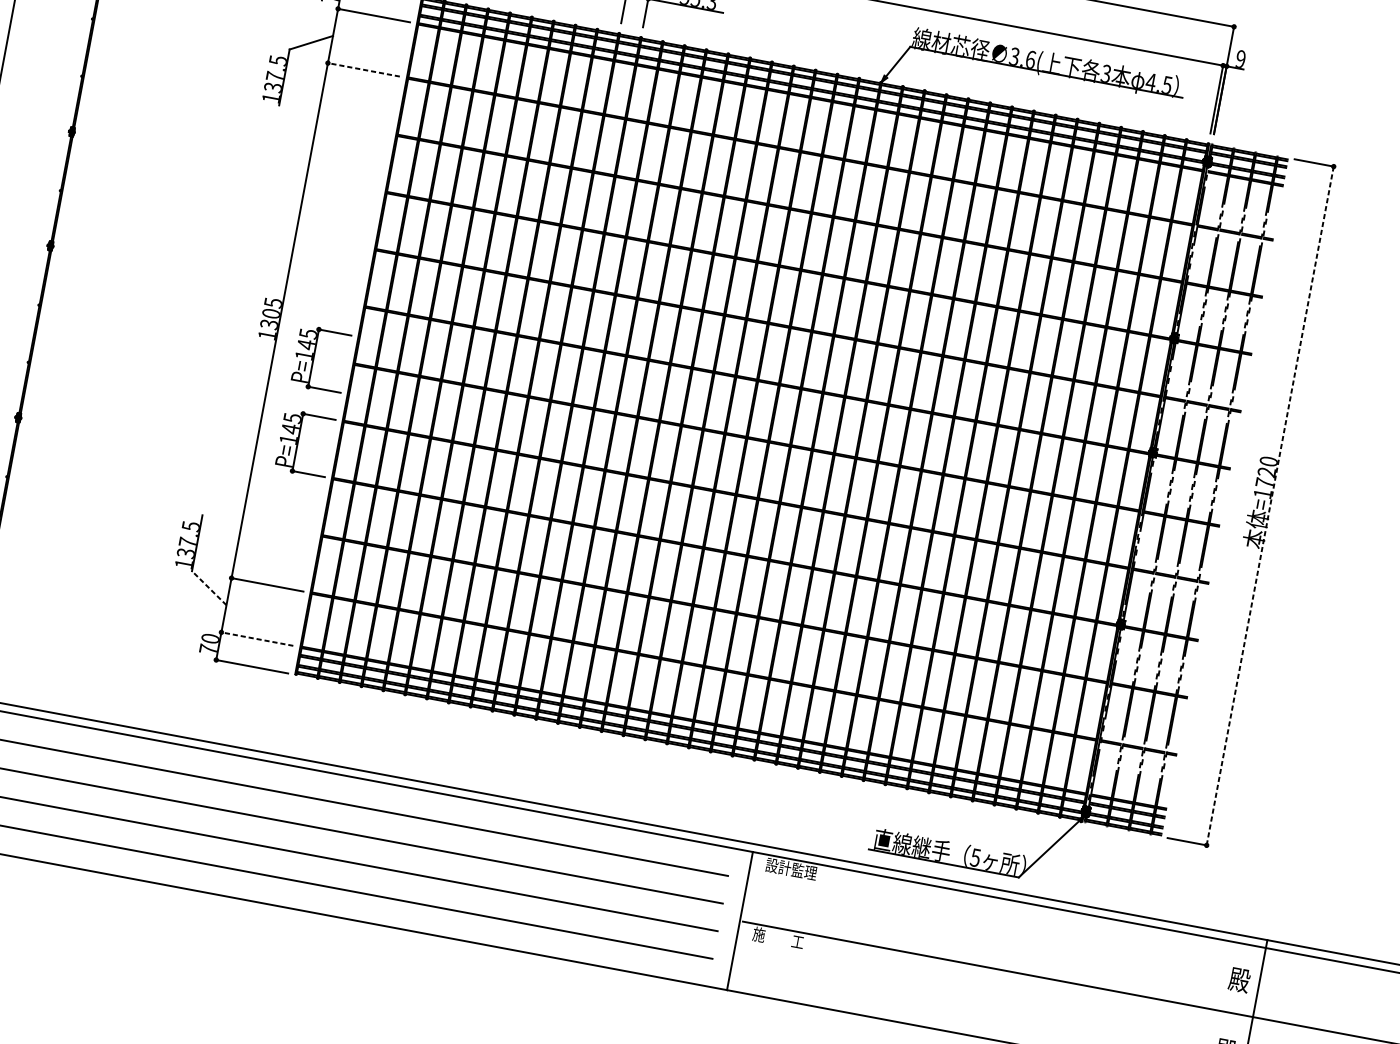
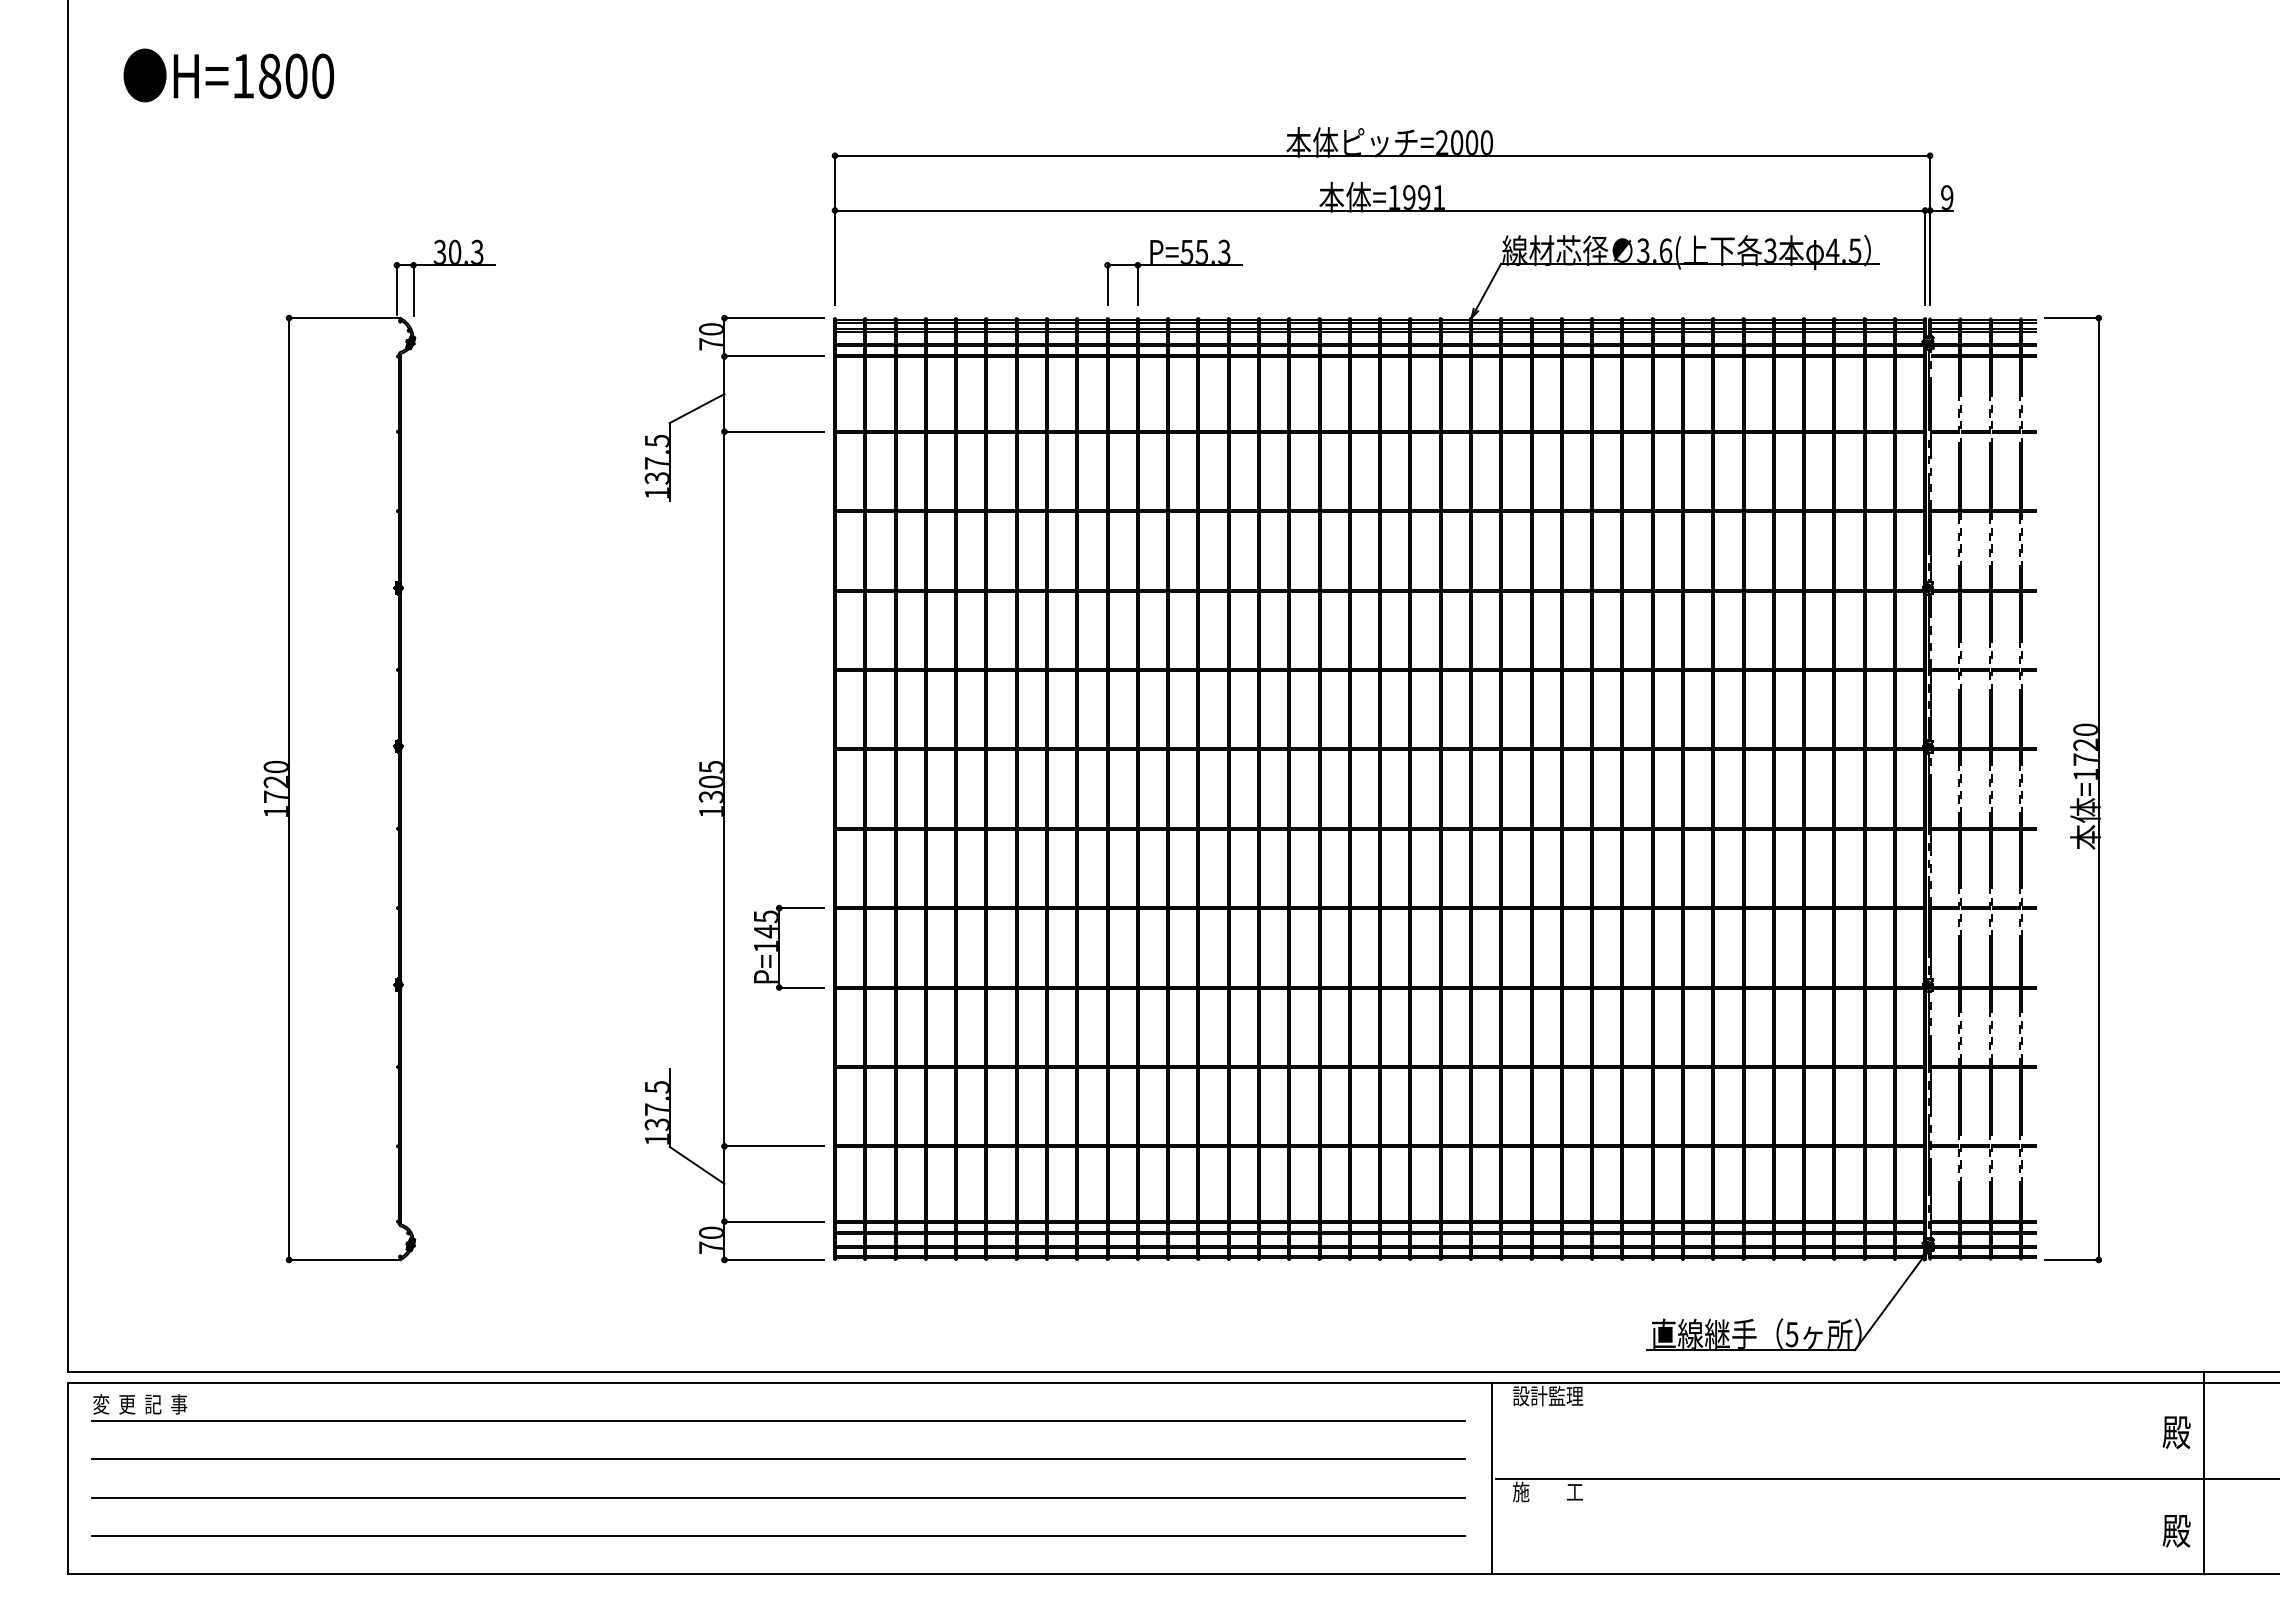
line: (363, 69) -> (773, 431), dashed -> solid
part: (313, 357) -> (779, 830), removed
line: (1269, 506) -> (2098, 789), dashed -> solid
line: (208, 588) -> (696, 1165), dashed -> solid
line: (256, 638) -> (773, 1221), dashed -> solid

